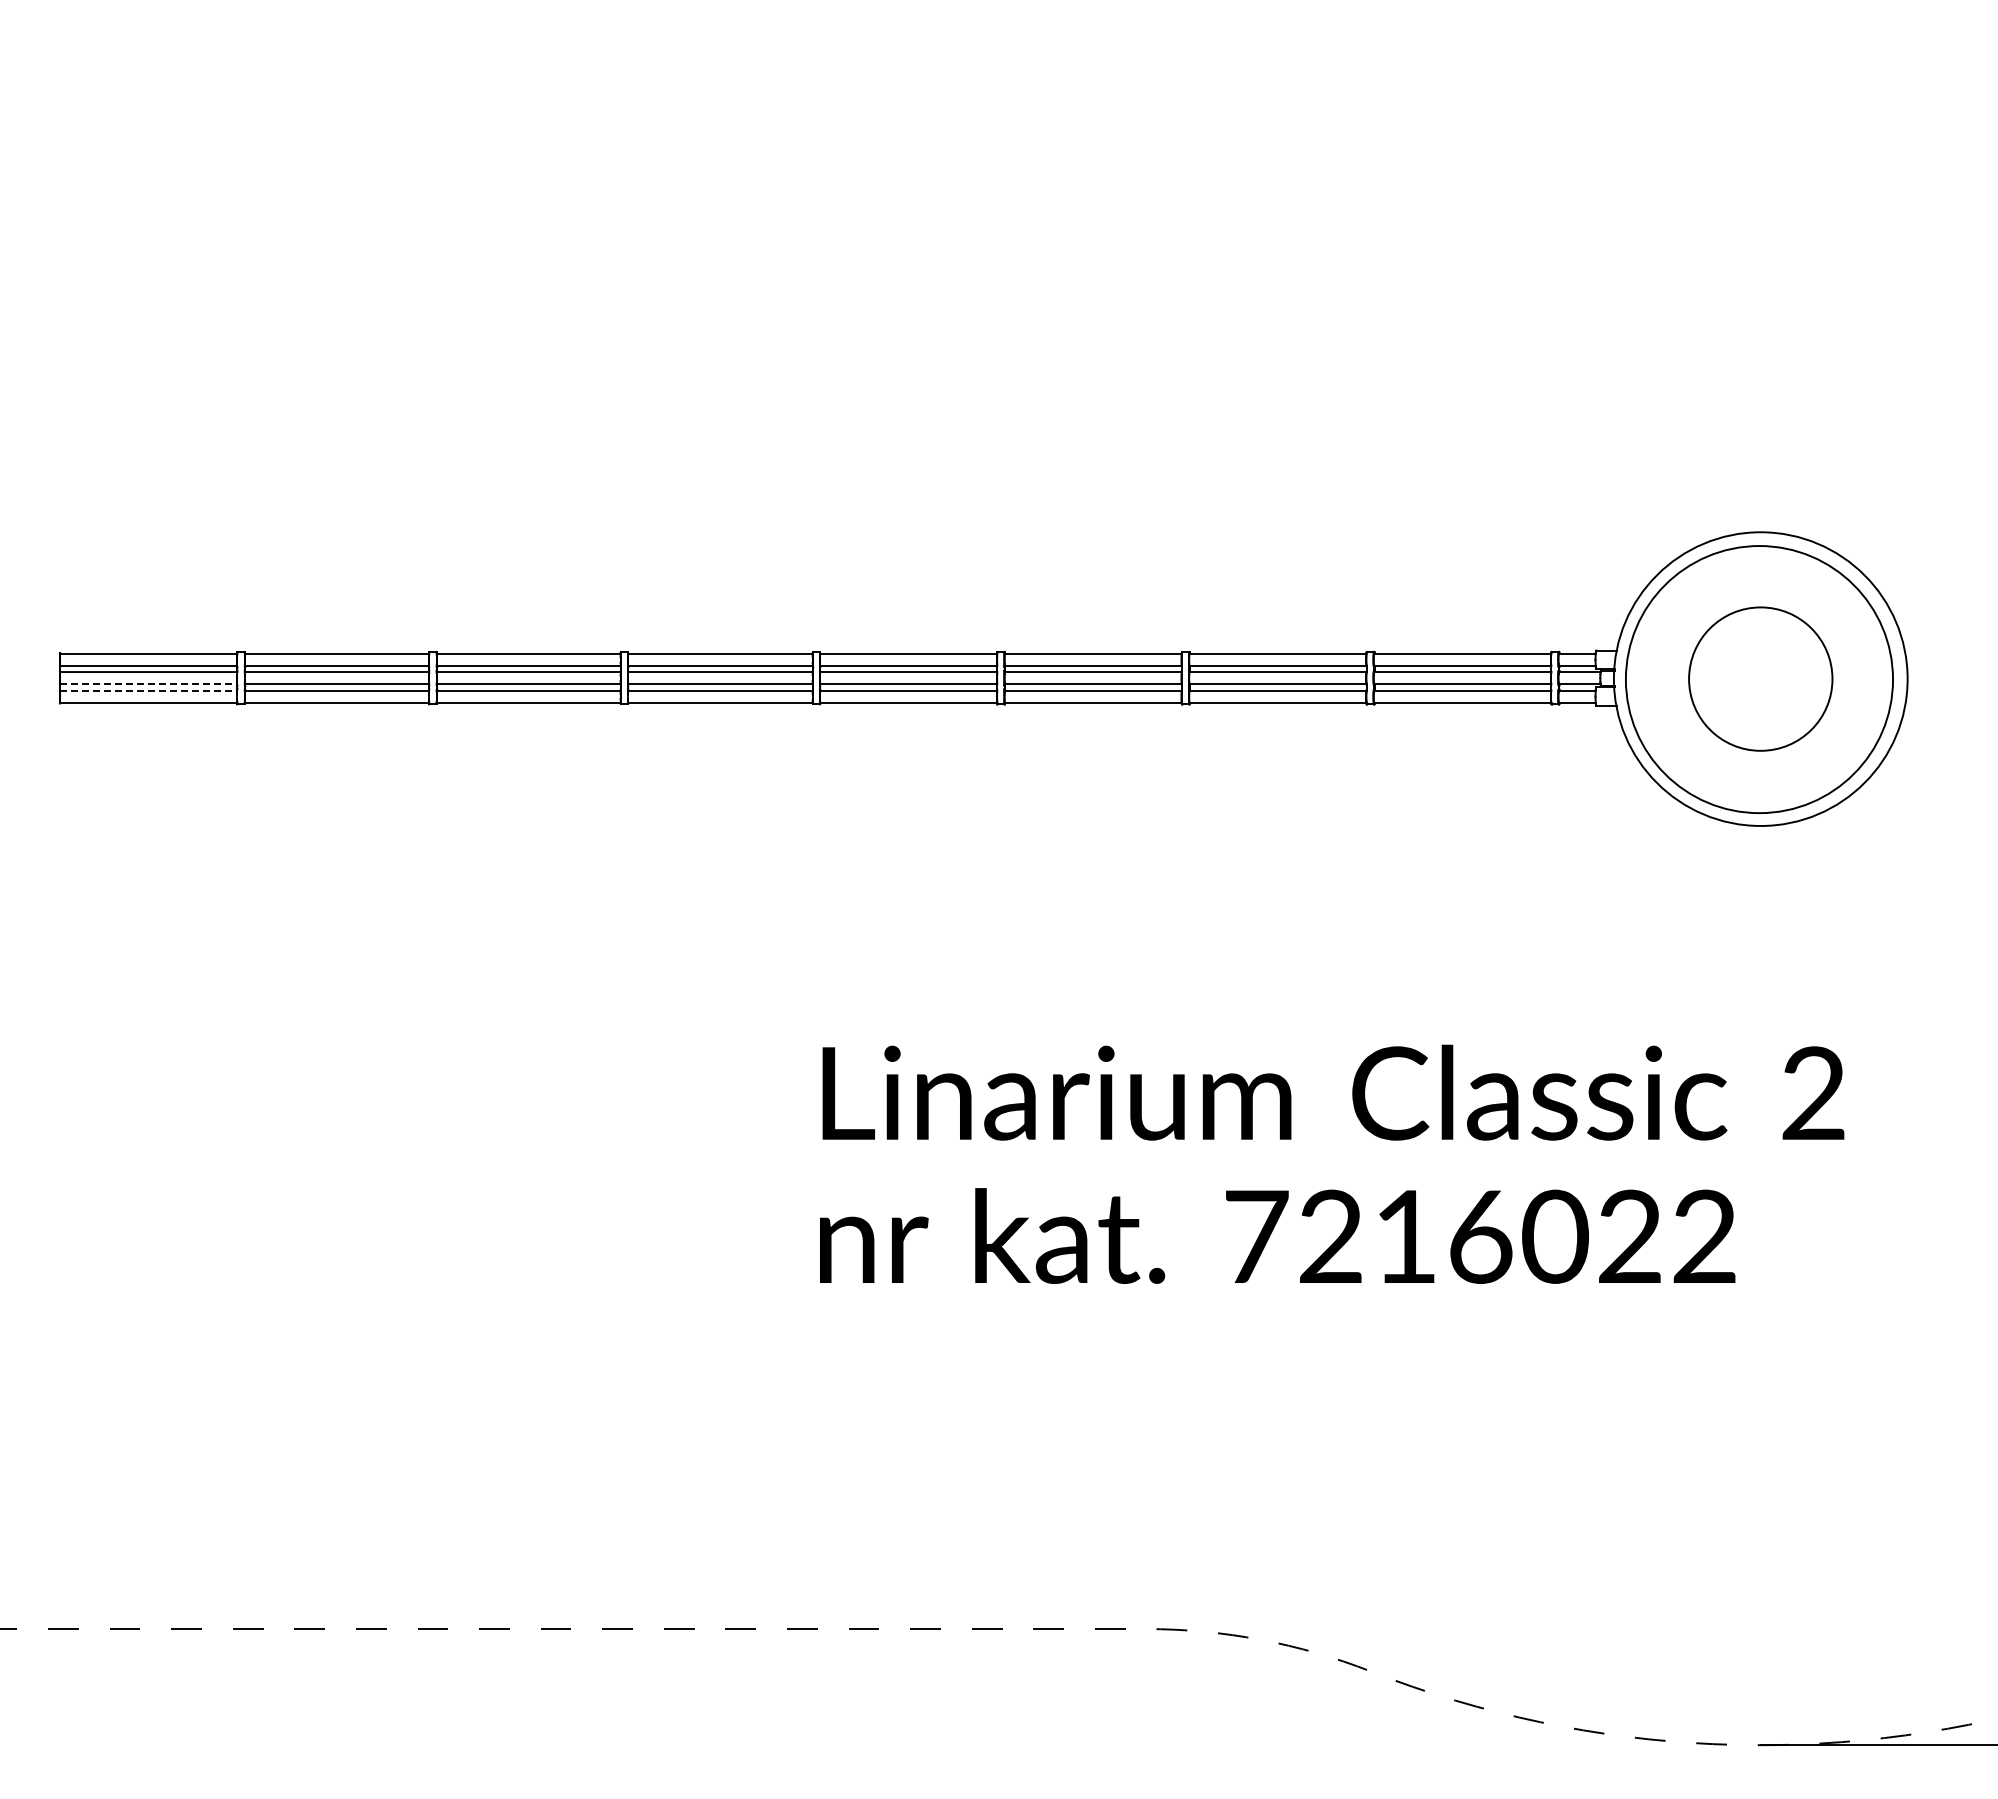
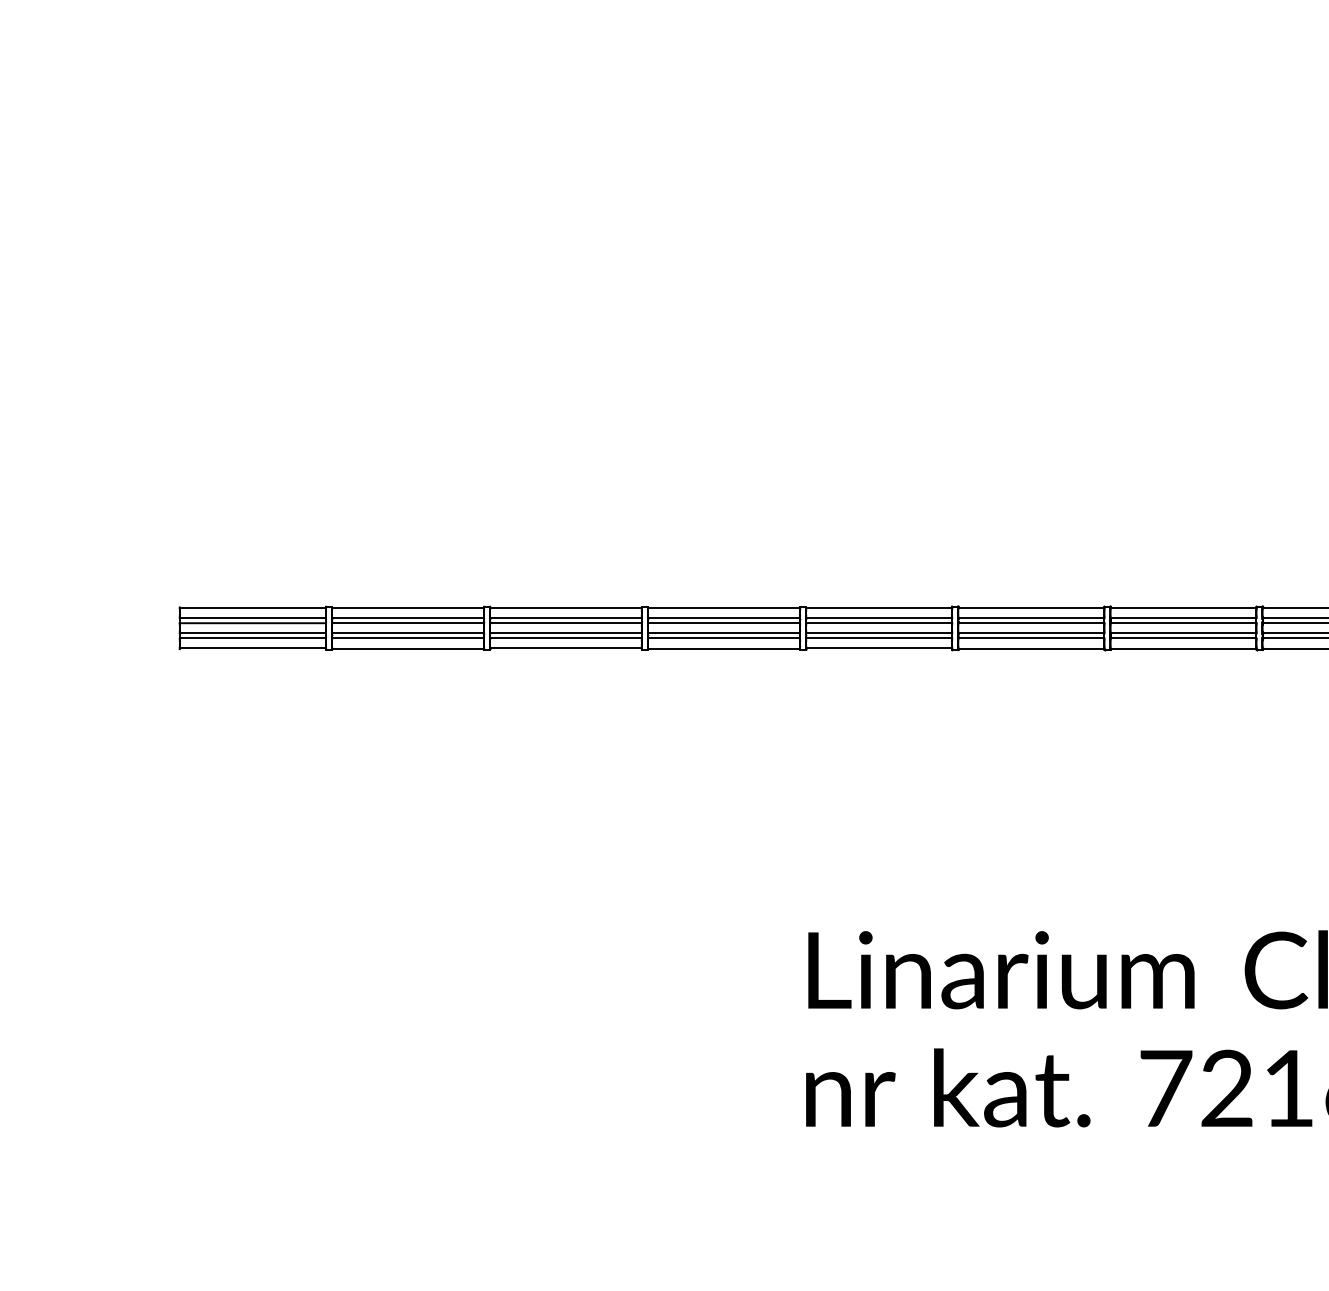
line: (148, 684) -> (252, 633), dashed -> solid
line: (148, 690) -> (252, 638), dashed -> solid

